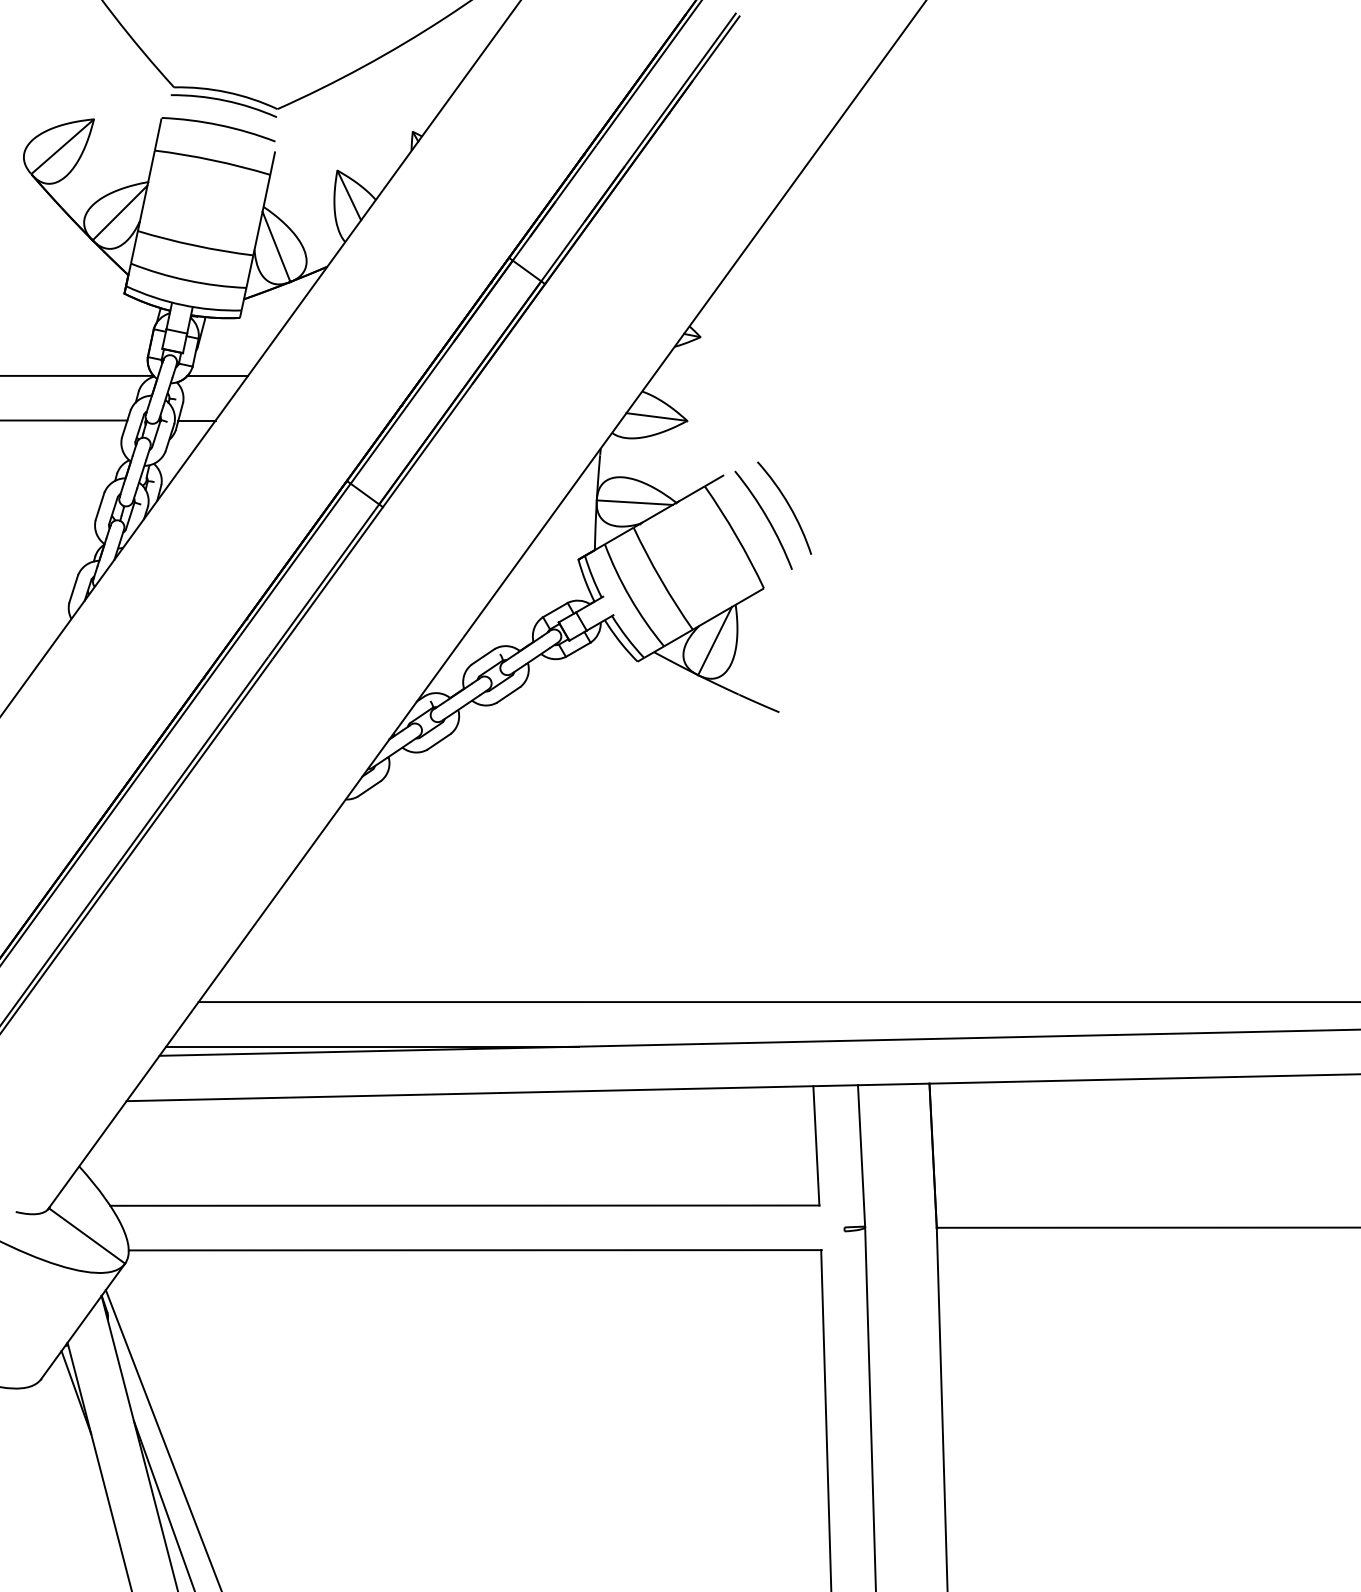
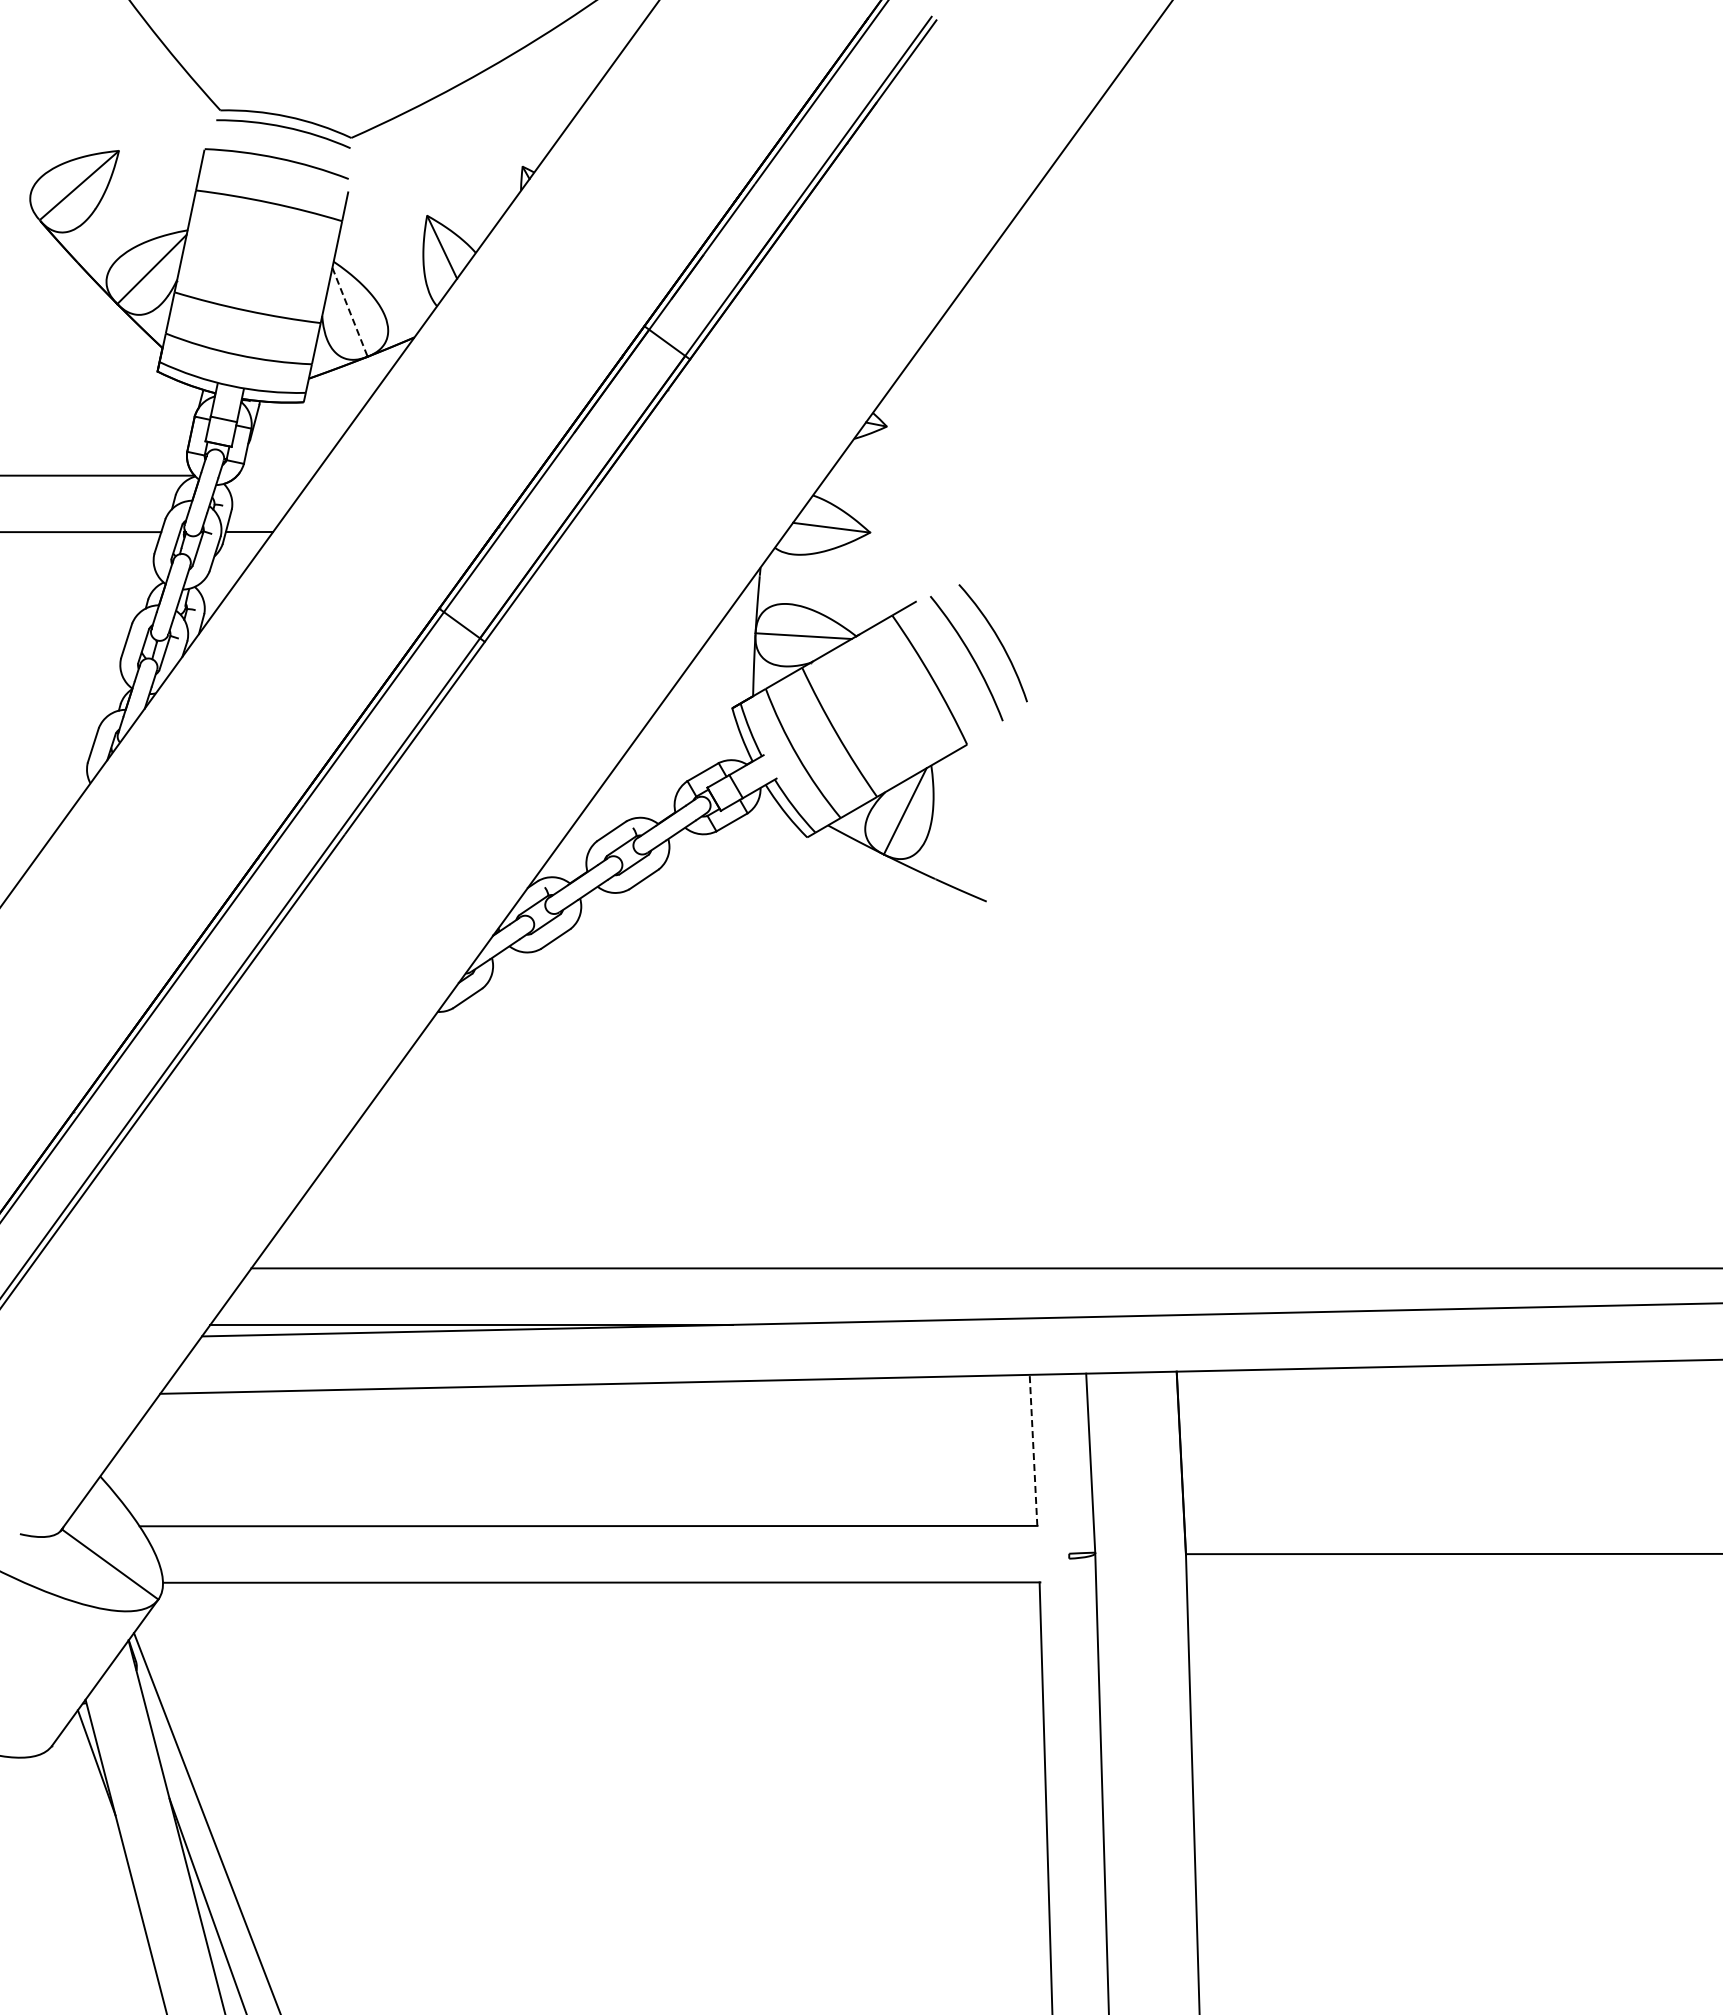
line: (276, 247) -> (350, 312), solid -> dashed
line: (217, 375) -> (275, 475), removed
line: (816, 1145) -> (1033, 1450), solid -> dashed

